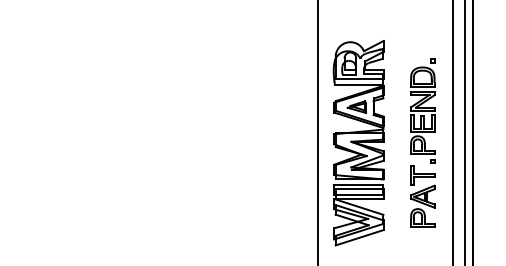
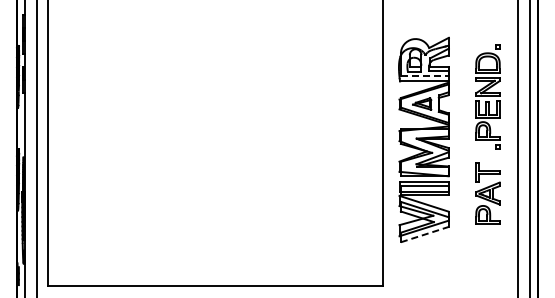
line: (359, 79) -> (424, 76), solid -> dashed
part: (422, 110) -> (487, 96), moved
line: (360, 237) -> (425, 234), solid -> dashed

